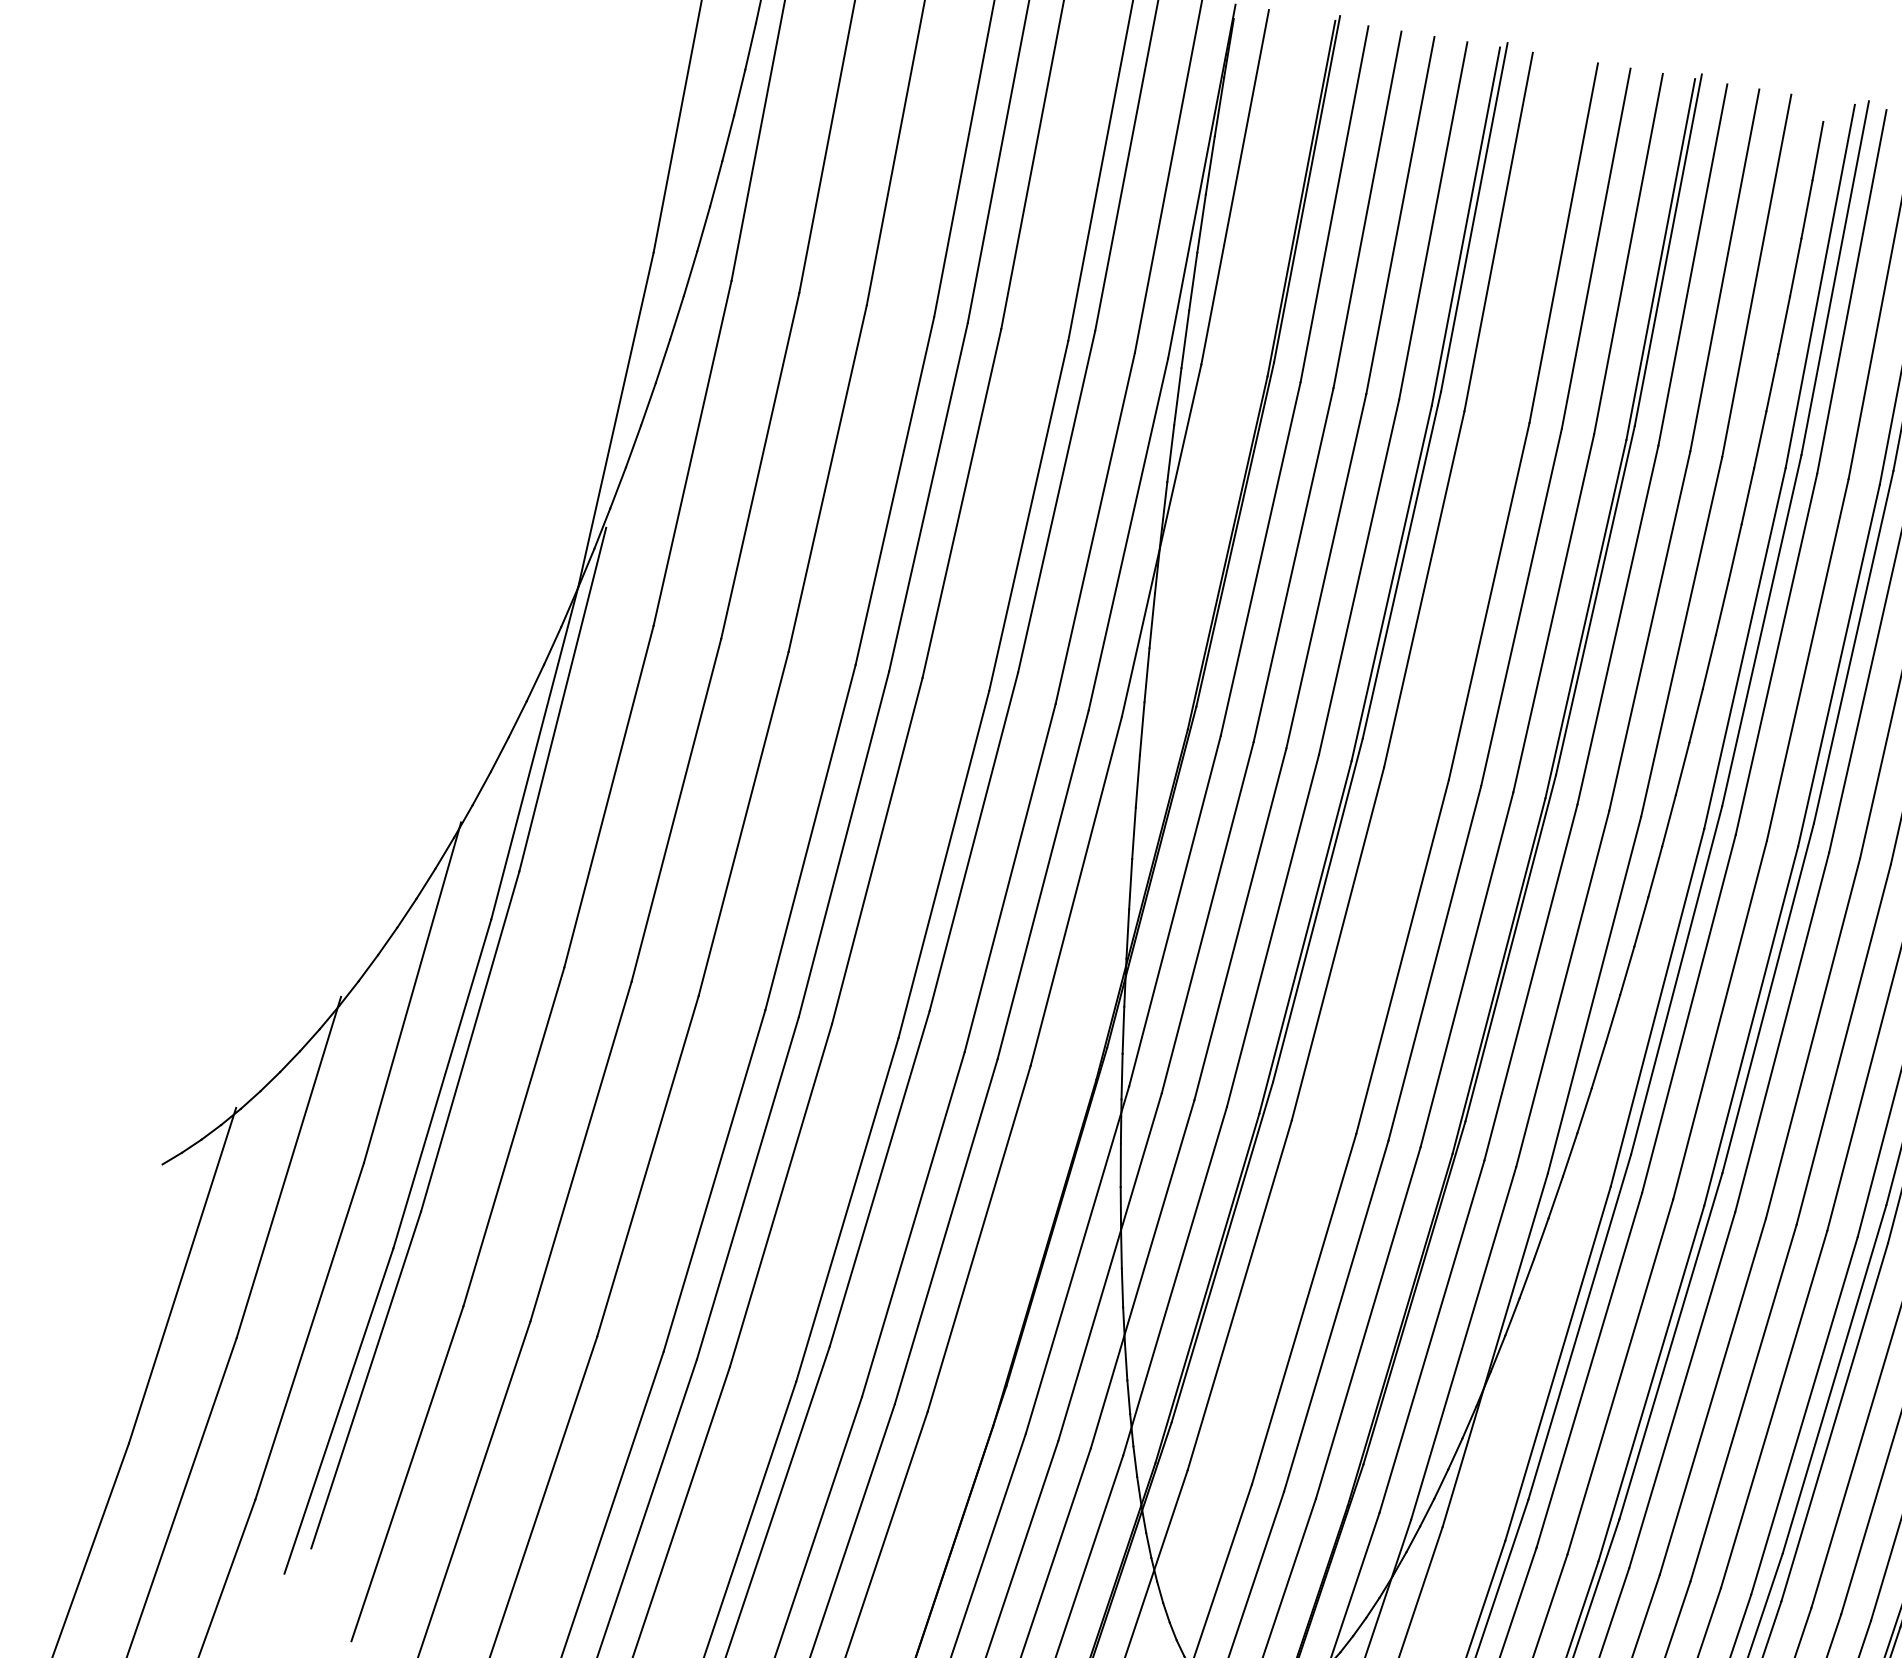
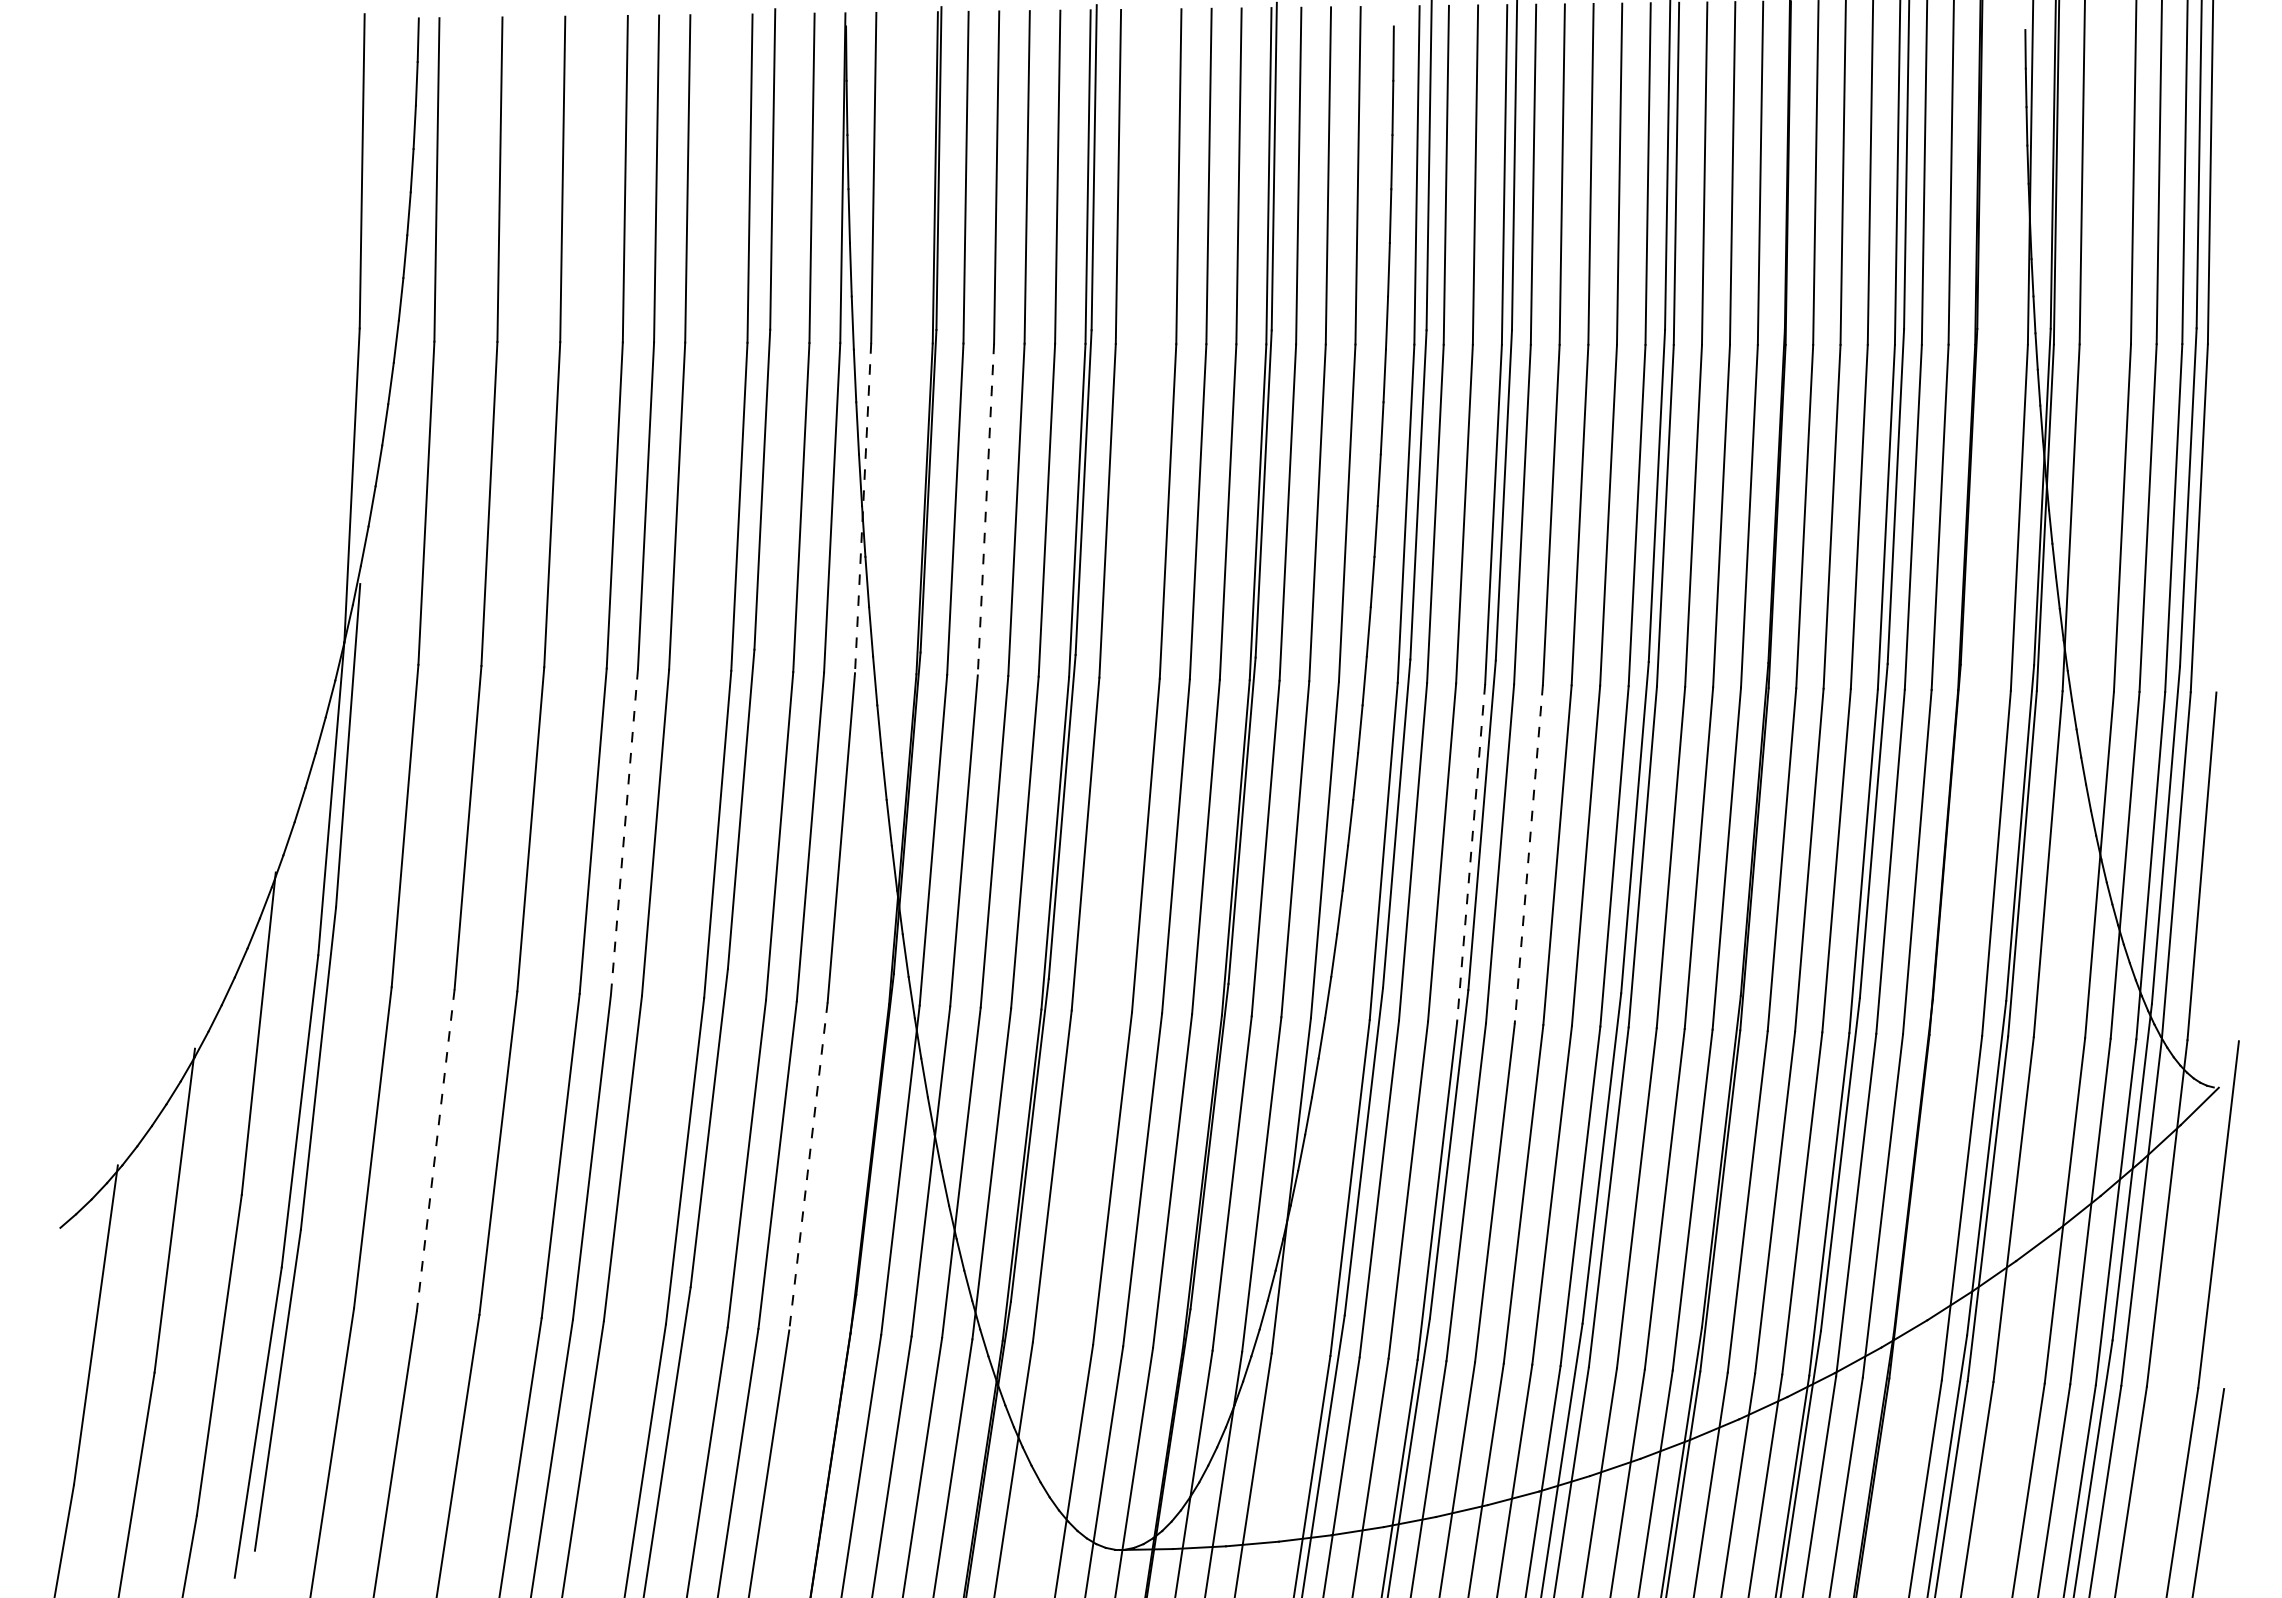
line: (1162, 541) -> (863, 508), solid -> dashed
line: (1292, 566) -> (985, 510), solid -> dashed
line: (843, 844) -> (624, 832), solid -> dashed
line: (1751, 1026) -> (1471, 853), solid -> dashed
line: (1812, 1039) -> (1528, 855), solid -> dashed
line: (580, 1152) -> (435, 1151), solid -> dashed
line: (979, 1238) -> (808, 1166), solid -> dashed

